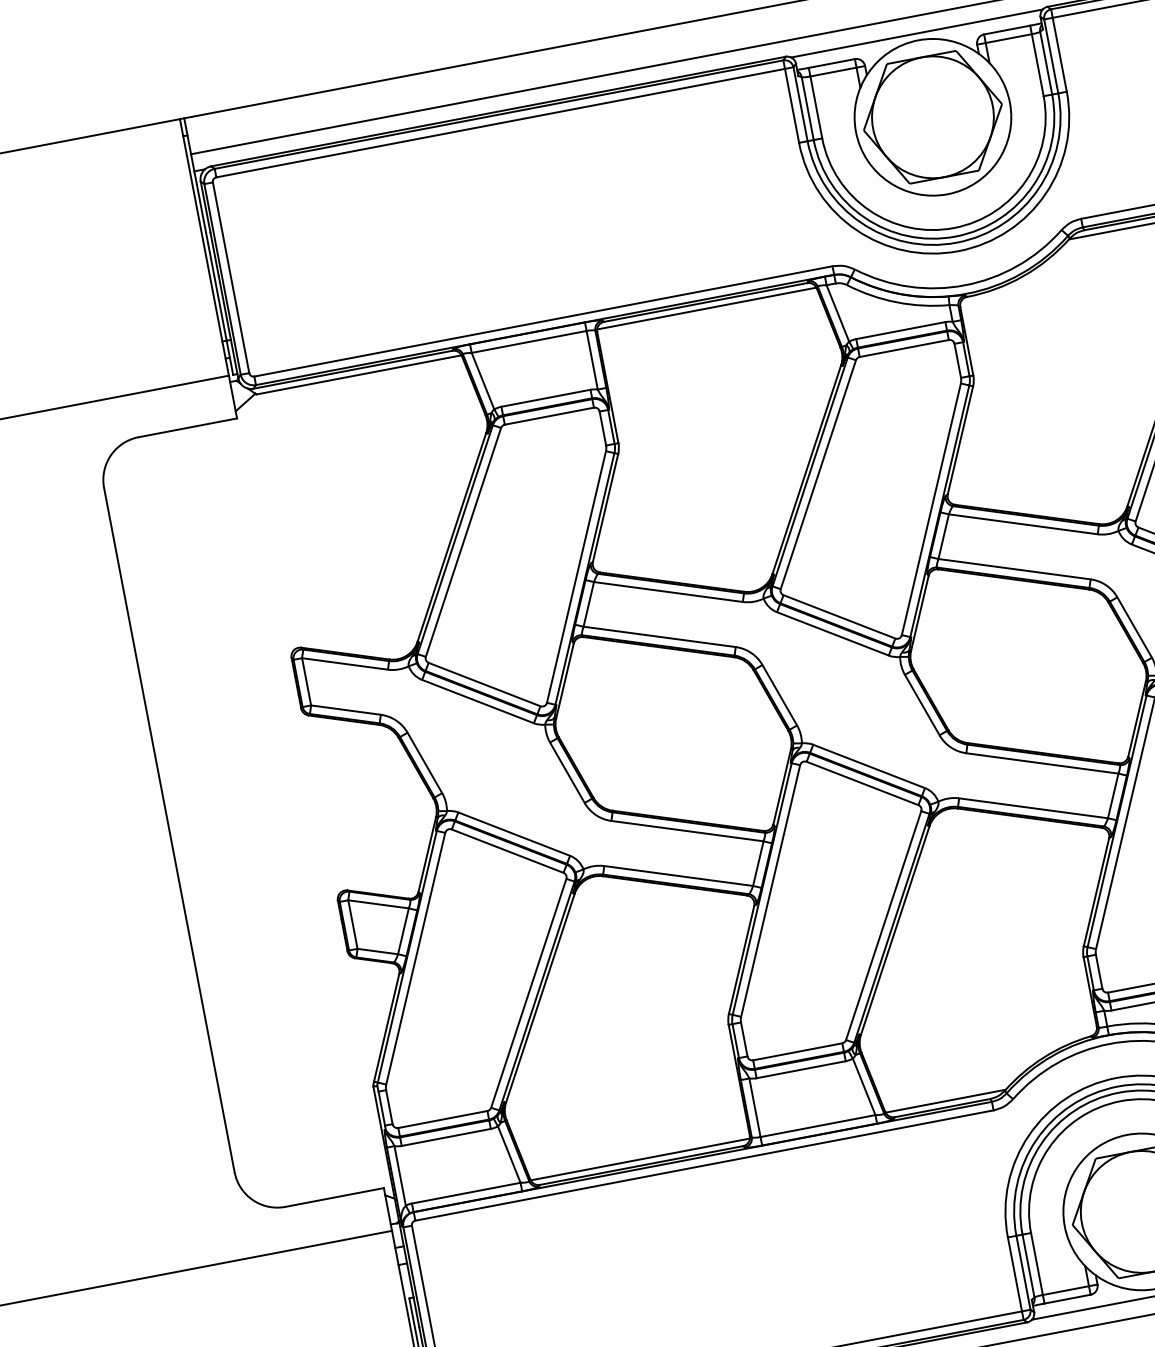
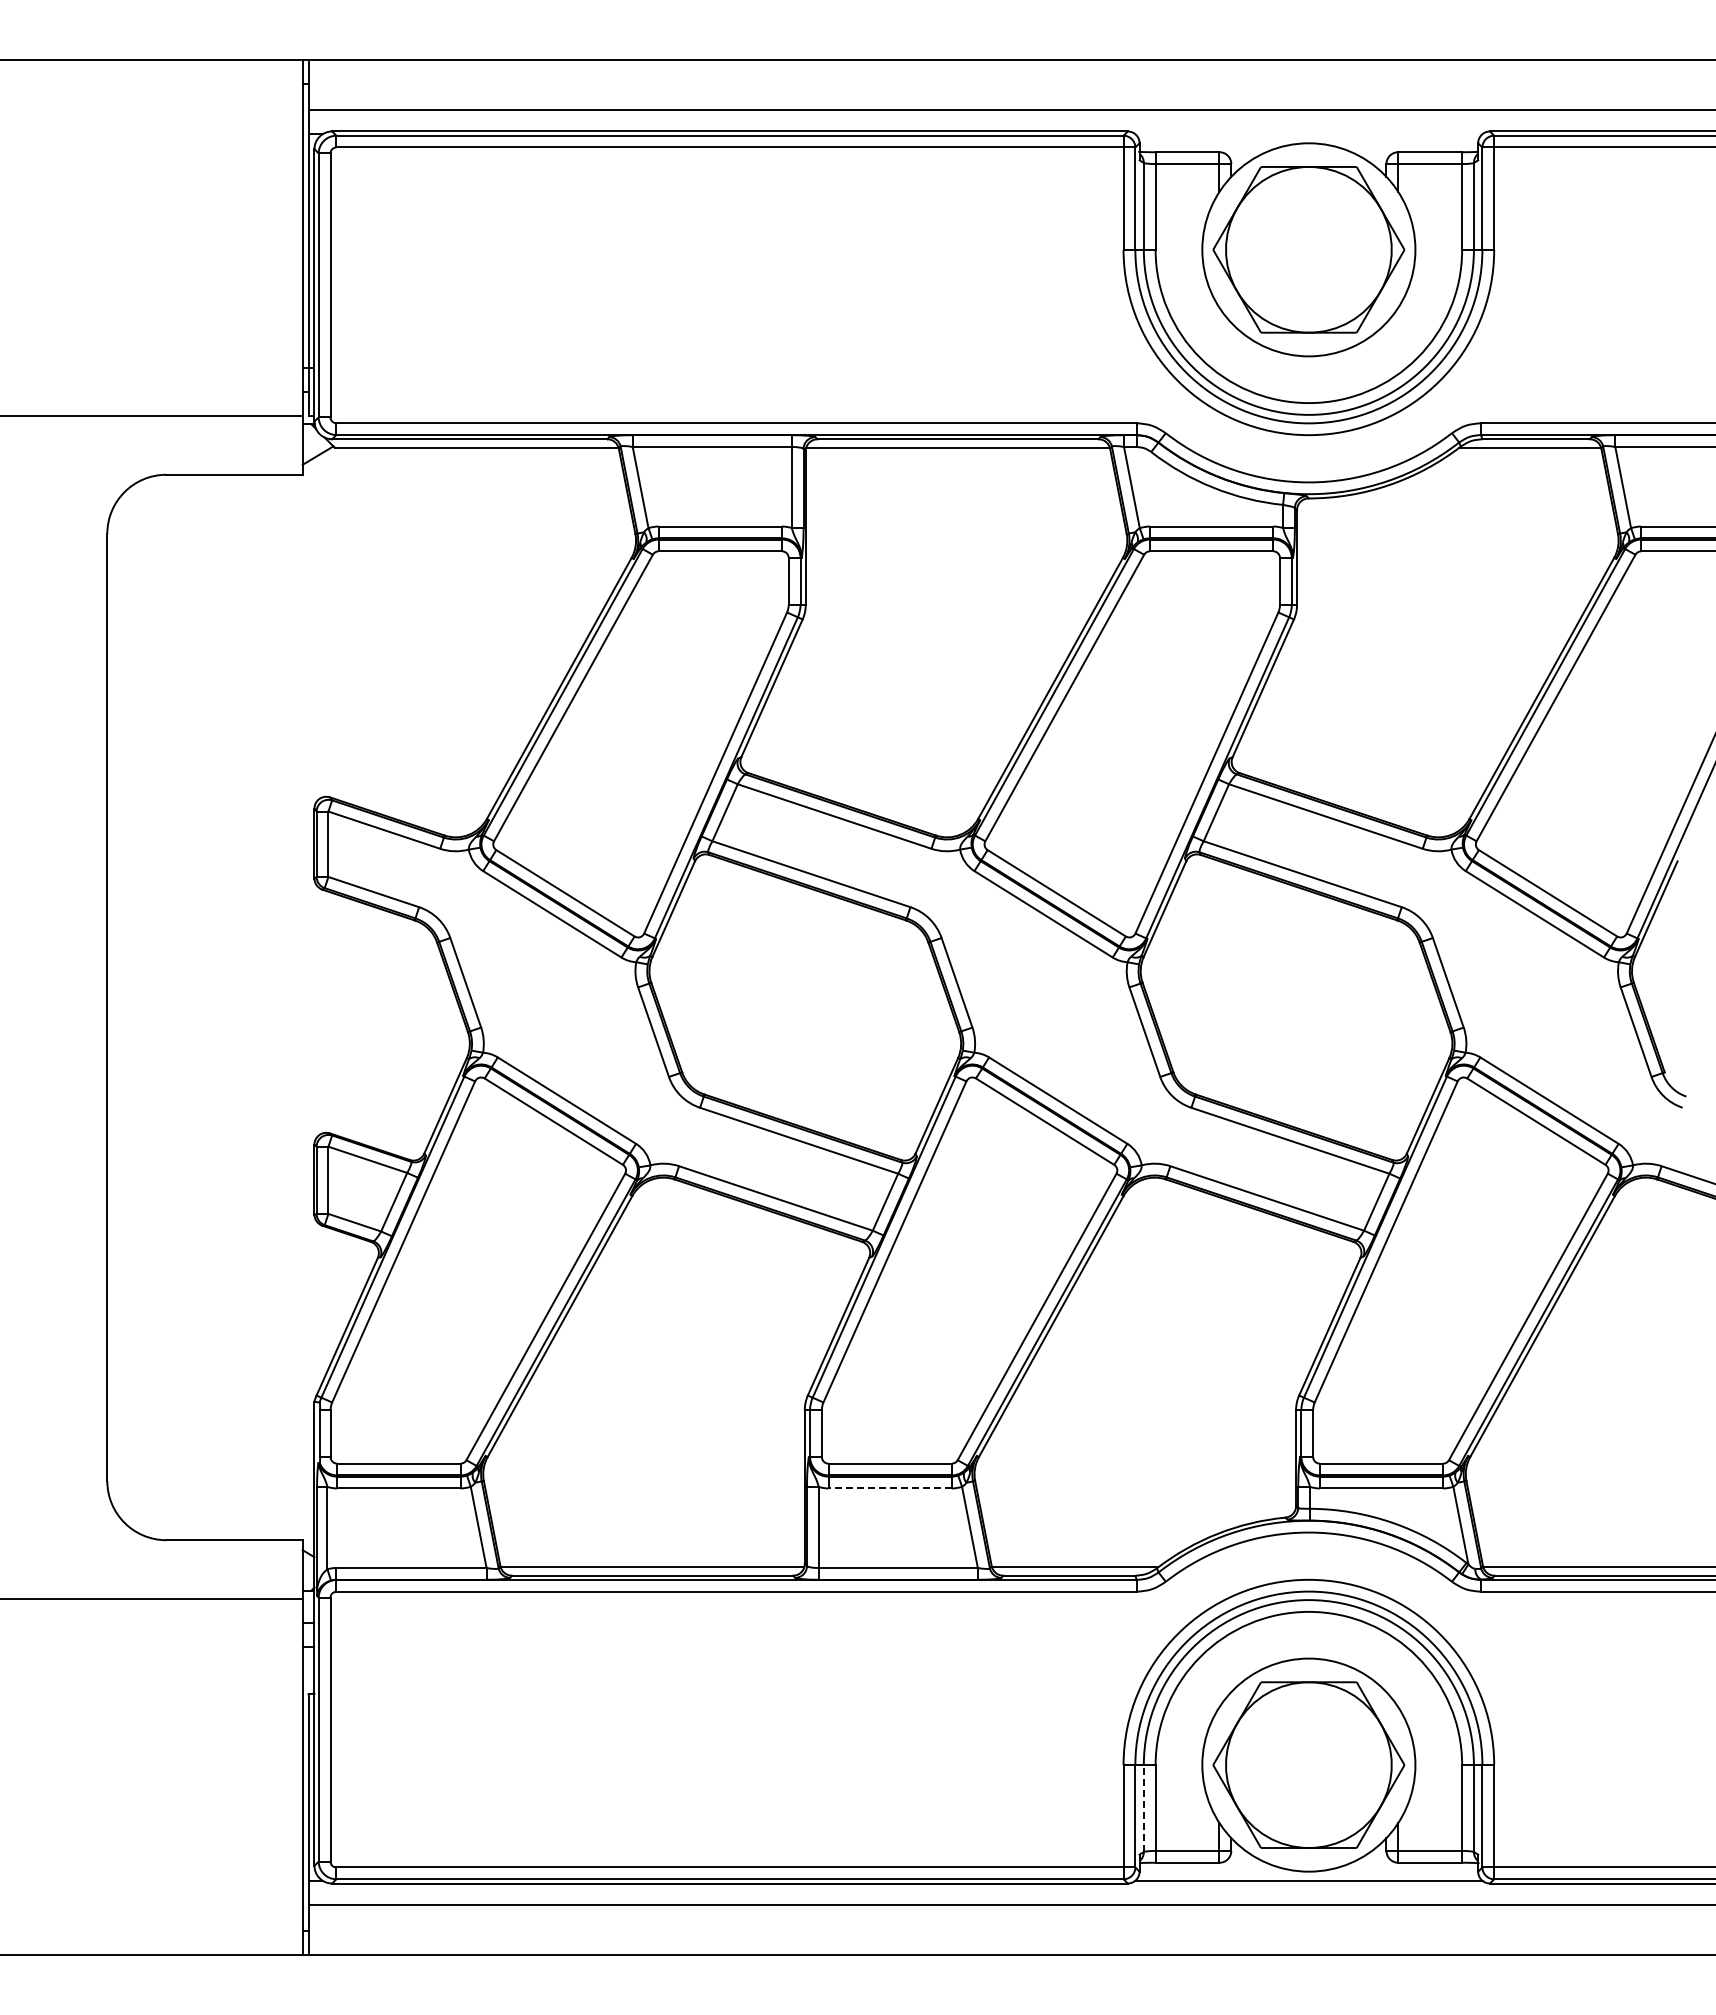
line: (916, 33) -> (1308, 133), removed
line: (801, 1069) -> (890, 1488), solid -> dashed
line: (1028, 1266) -> (1143, 1808), solid -> dashed

